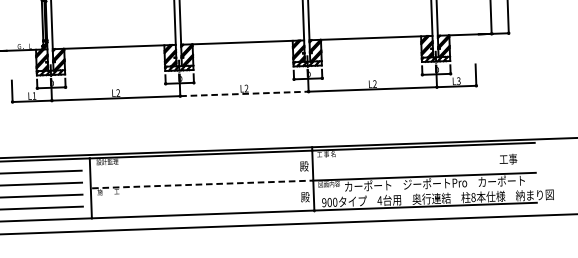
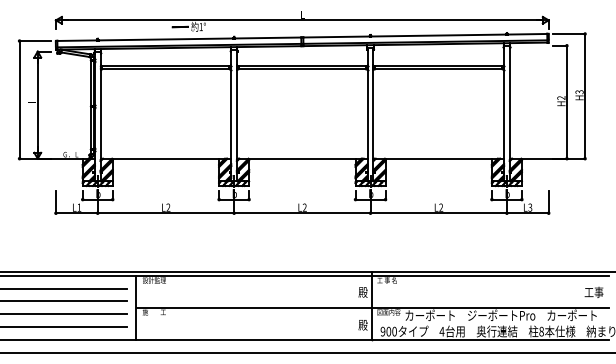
line: (244, 94) -> (302, 213), dashed -> solid
text: (507, 158) -> (593, 291), moved
line: (202, 184) -> (254, 307), dashed -> solid

